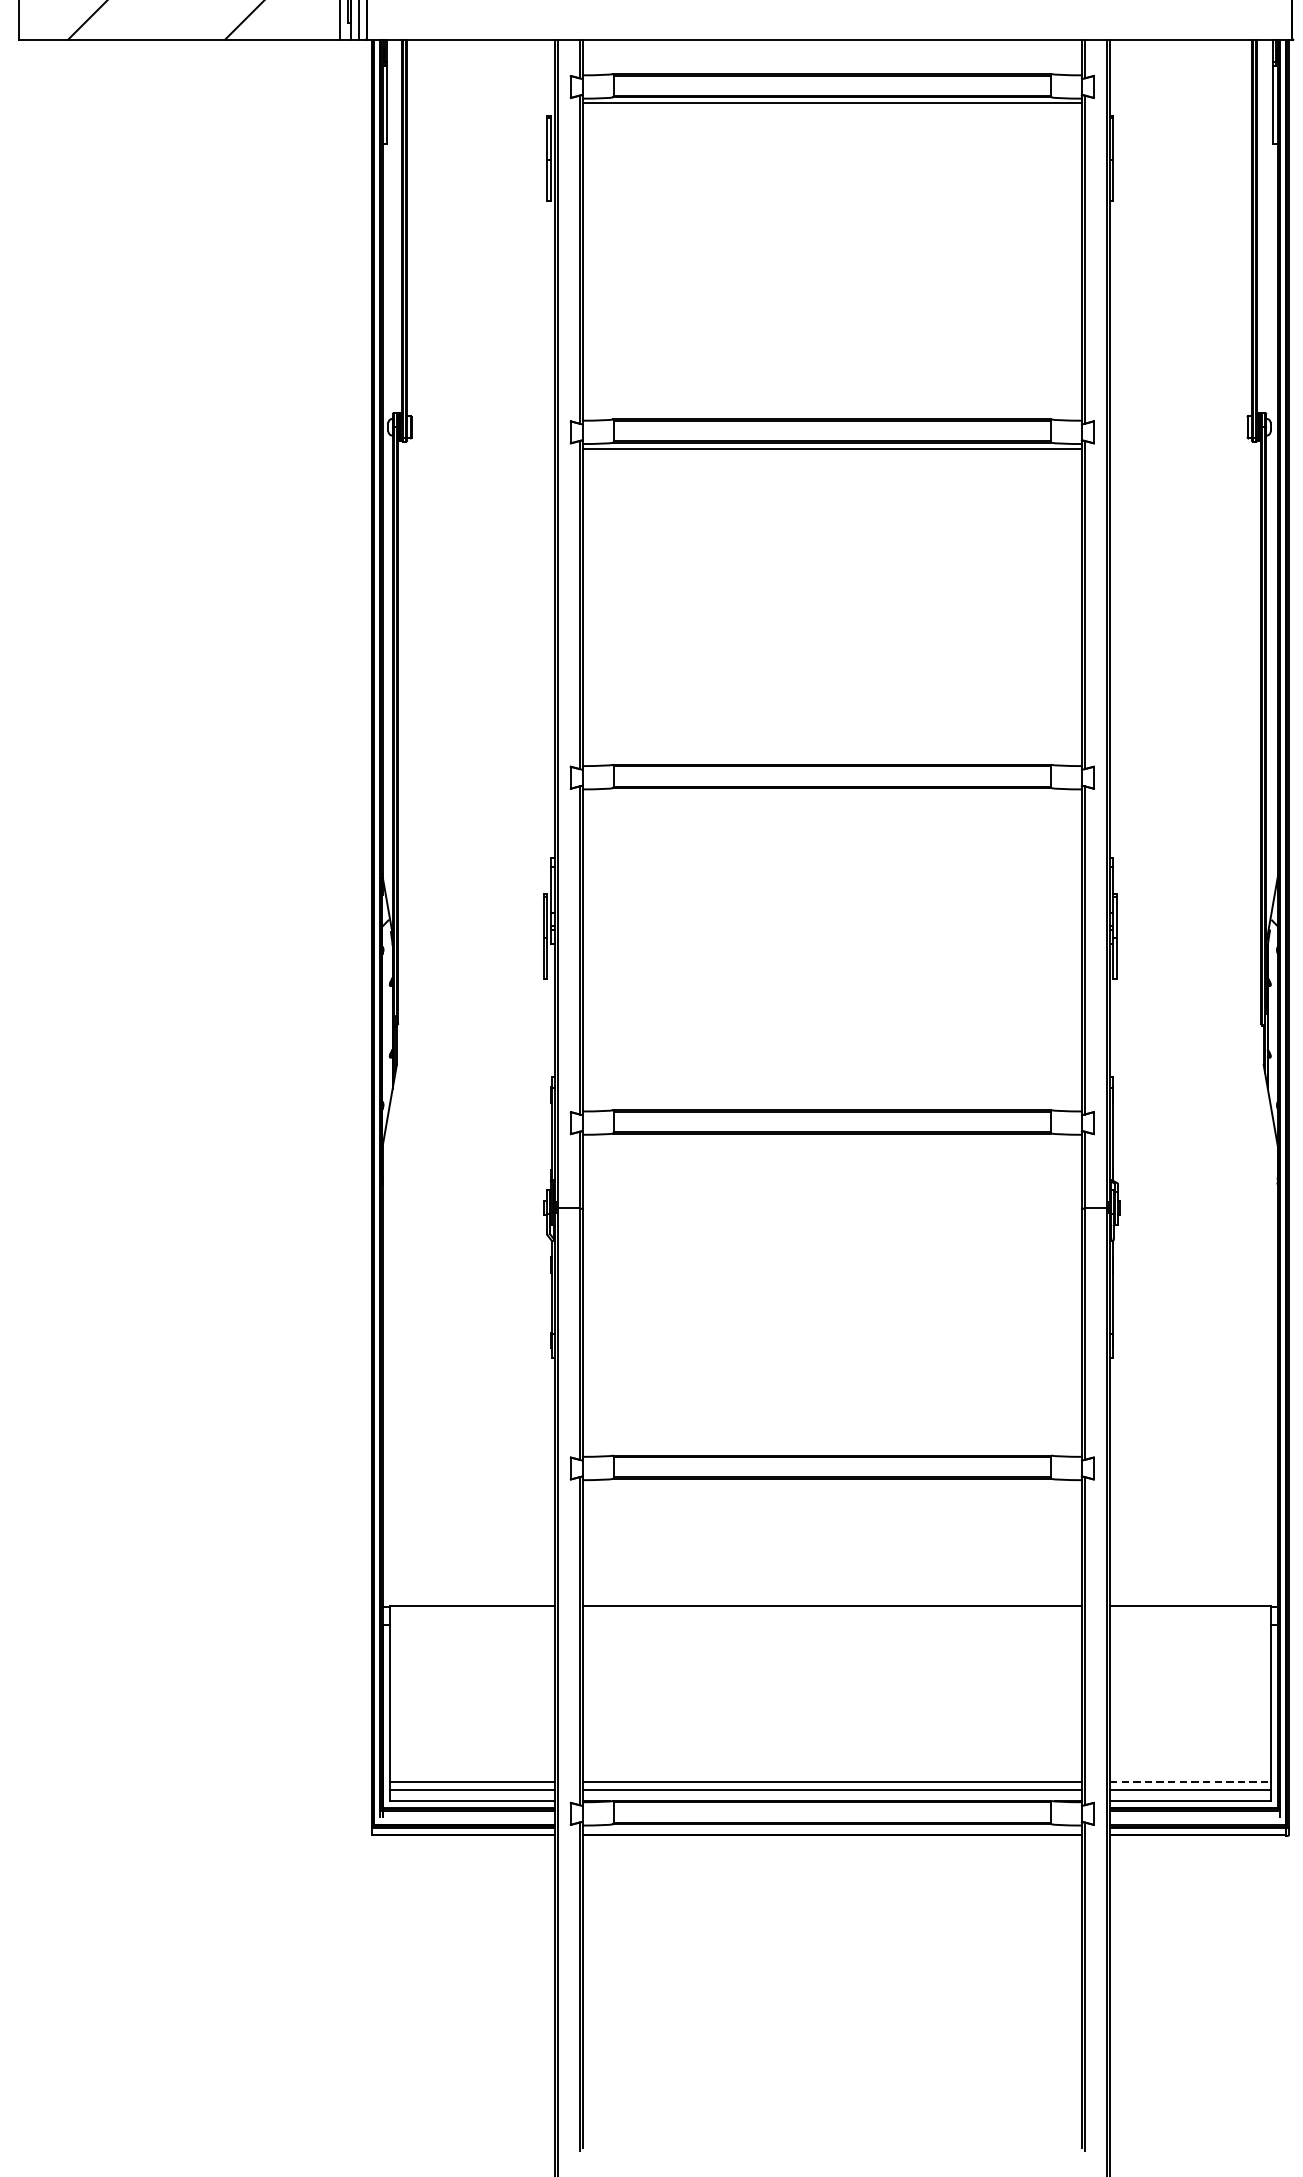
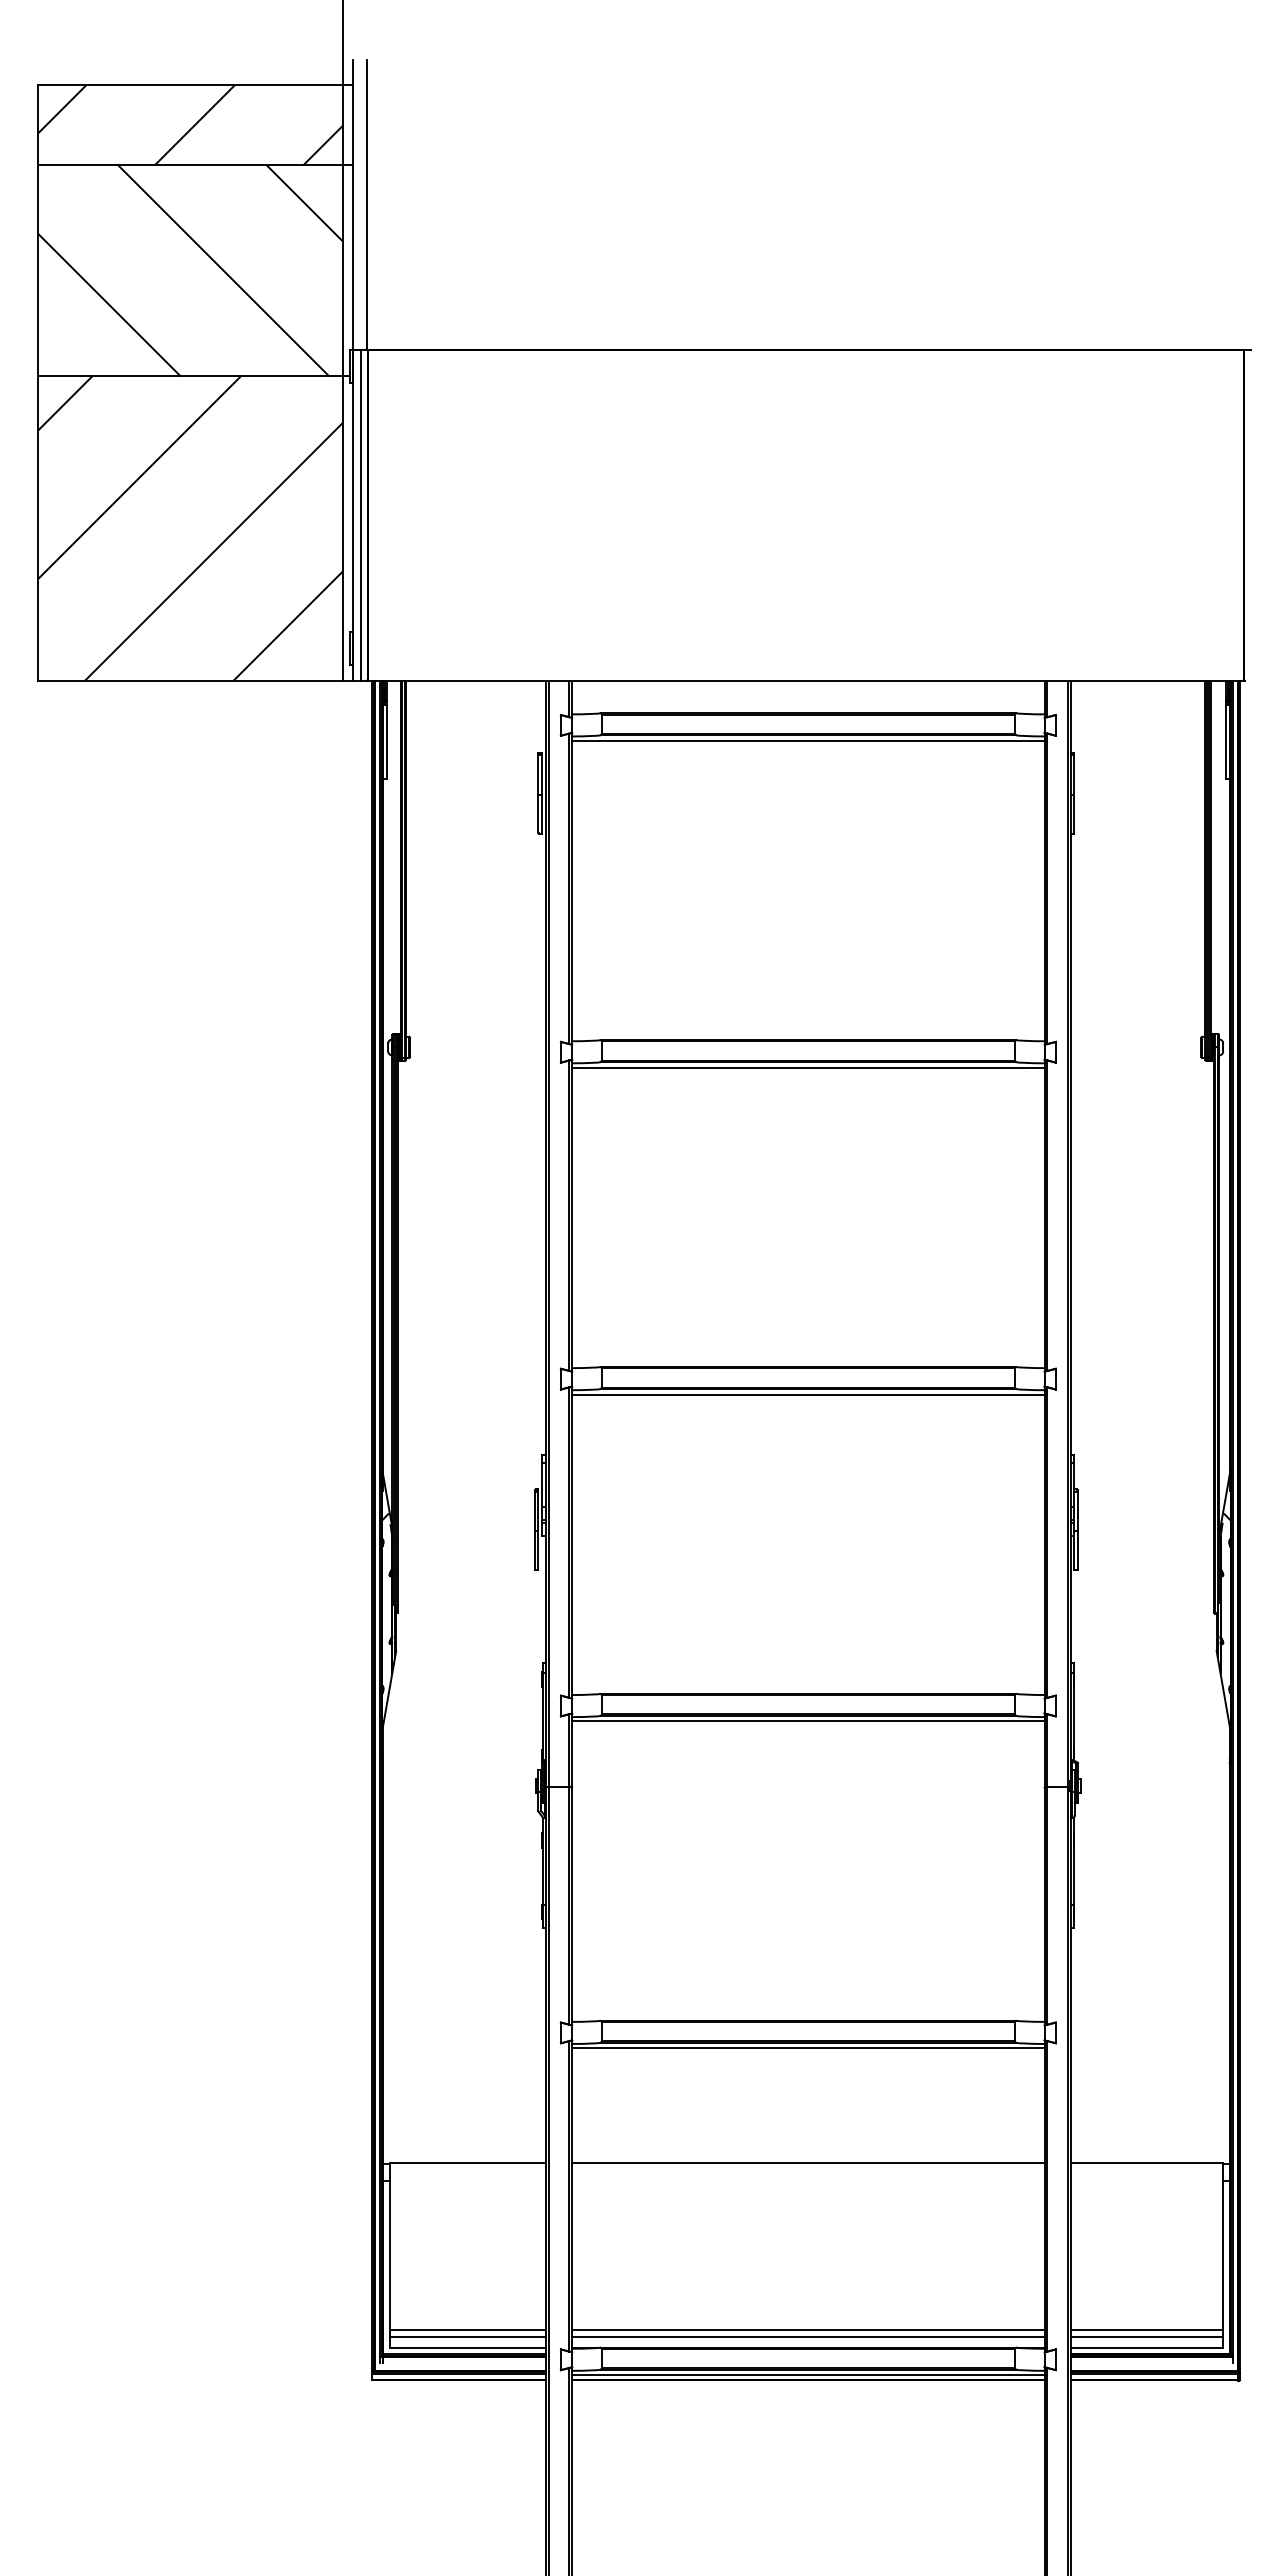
line: (832, 793) -> (808, 1394), added
line: (832, 1139) -> (808, 1721), added
line: (832, 1484) -> (808, 2048), added
line: (1190, 1781) -> (1147, 2329), dashed -> solid
line: (832, 1830) -> (808, 2375), added

